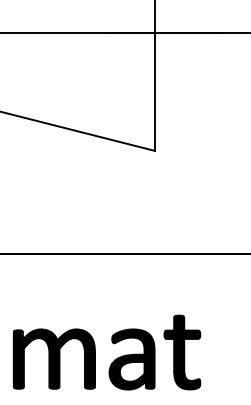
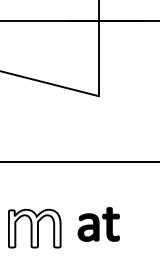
part: (154, 352) -> (98, 224), size x0.7
fill: (54, 358) -> (34, 228), removed

